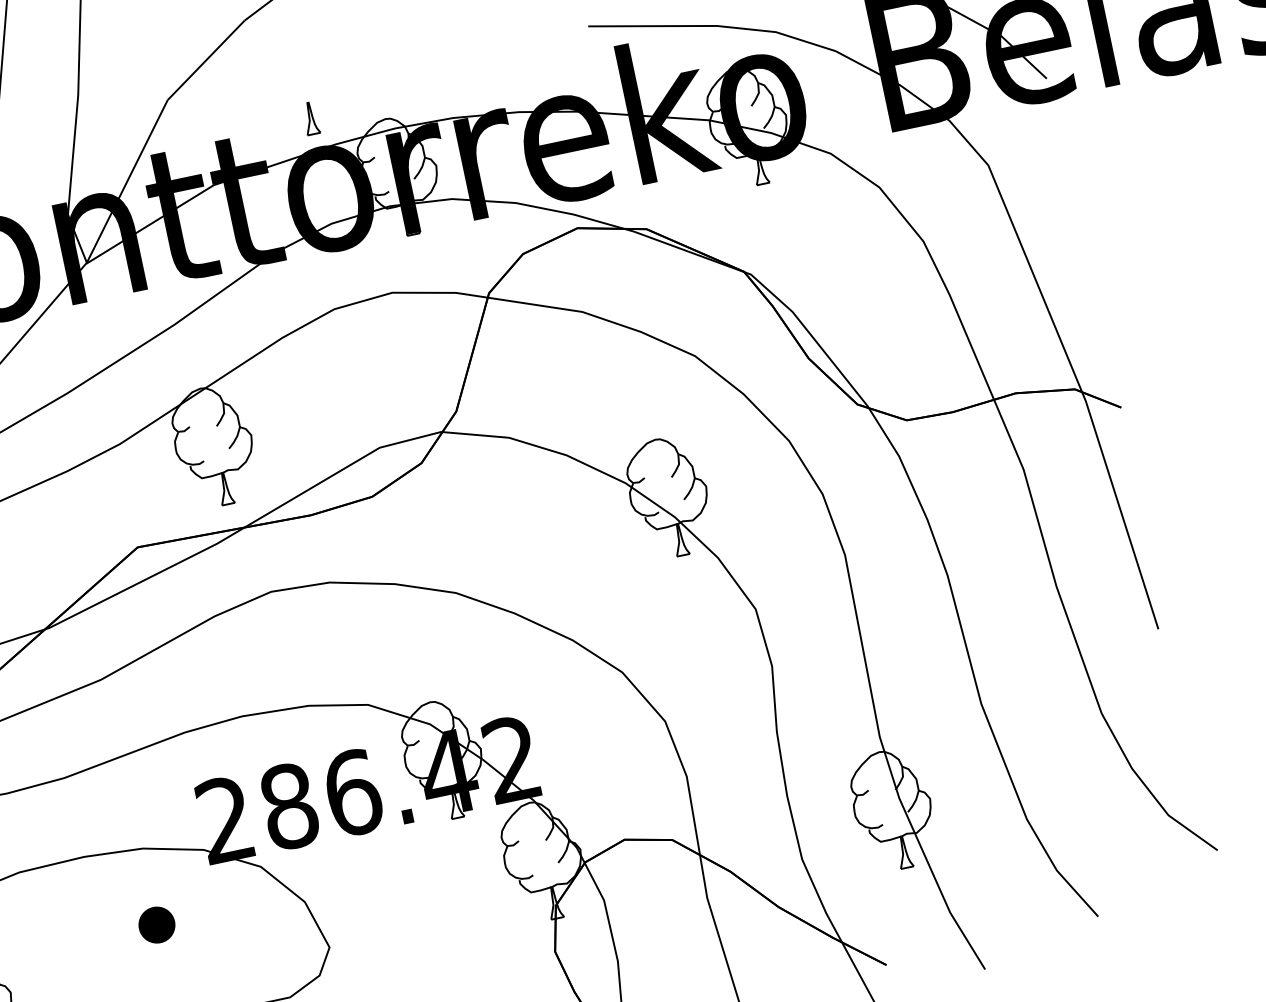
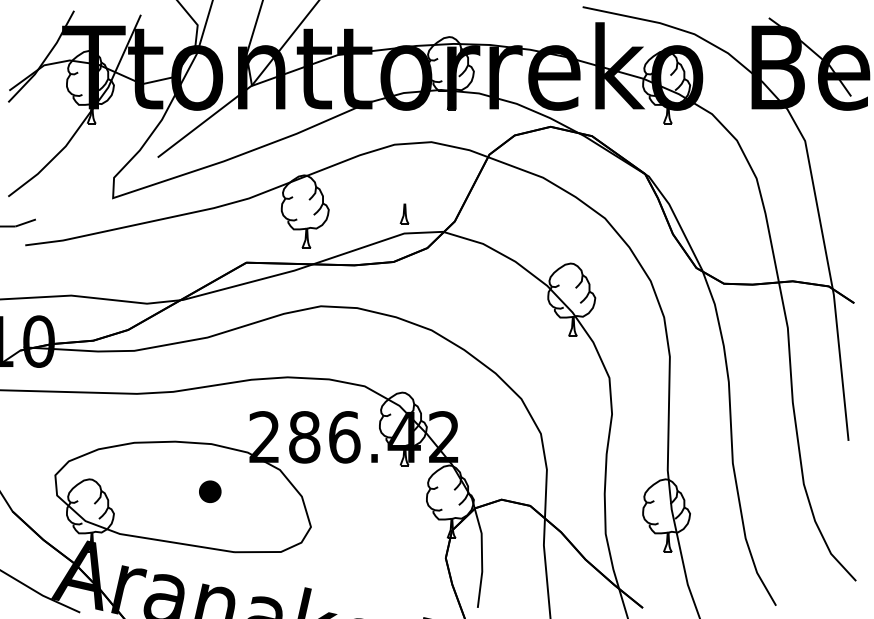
part: (310, 117) -> (404, 213), moved

